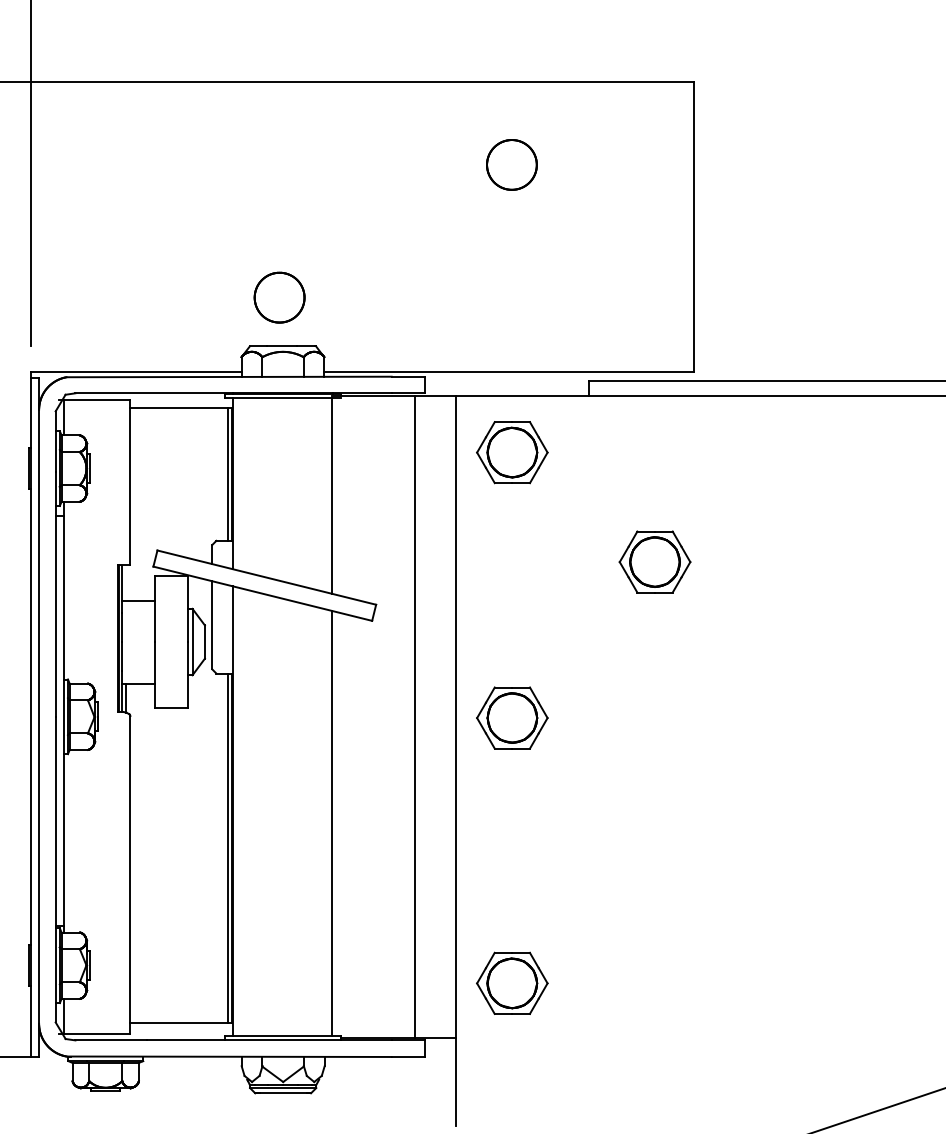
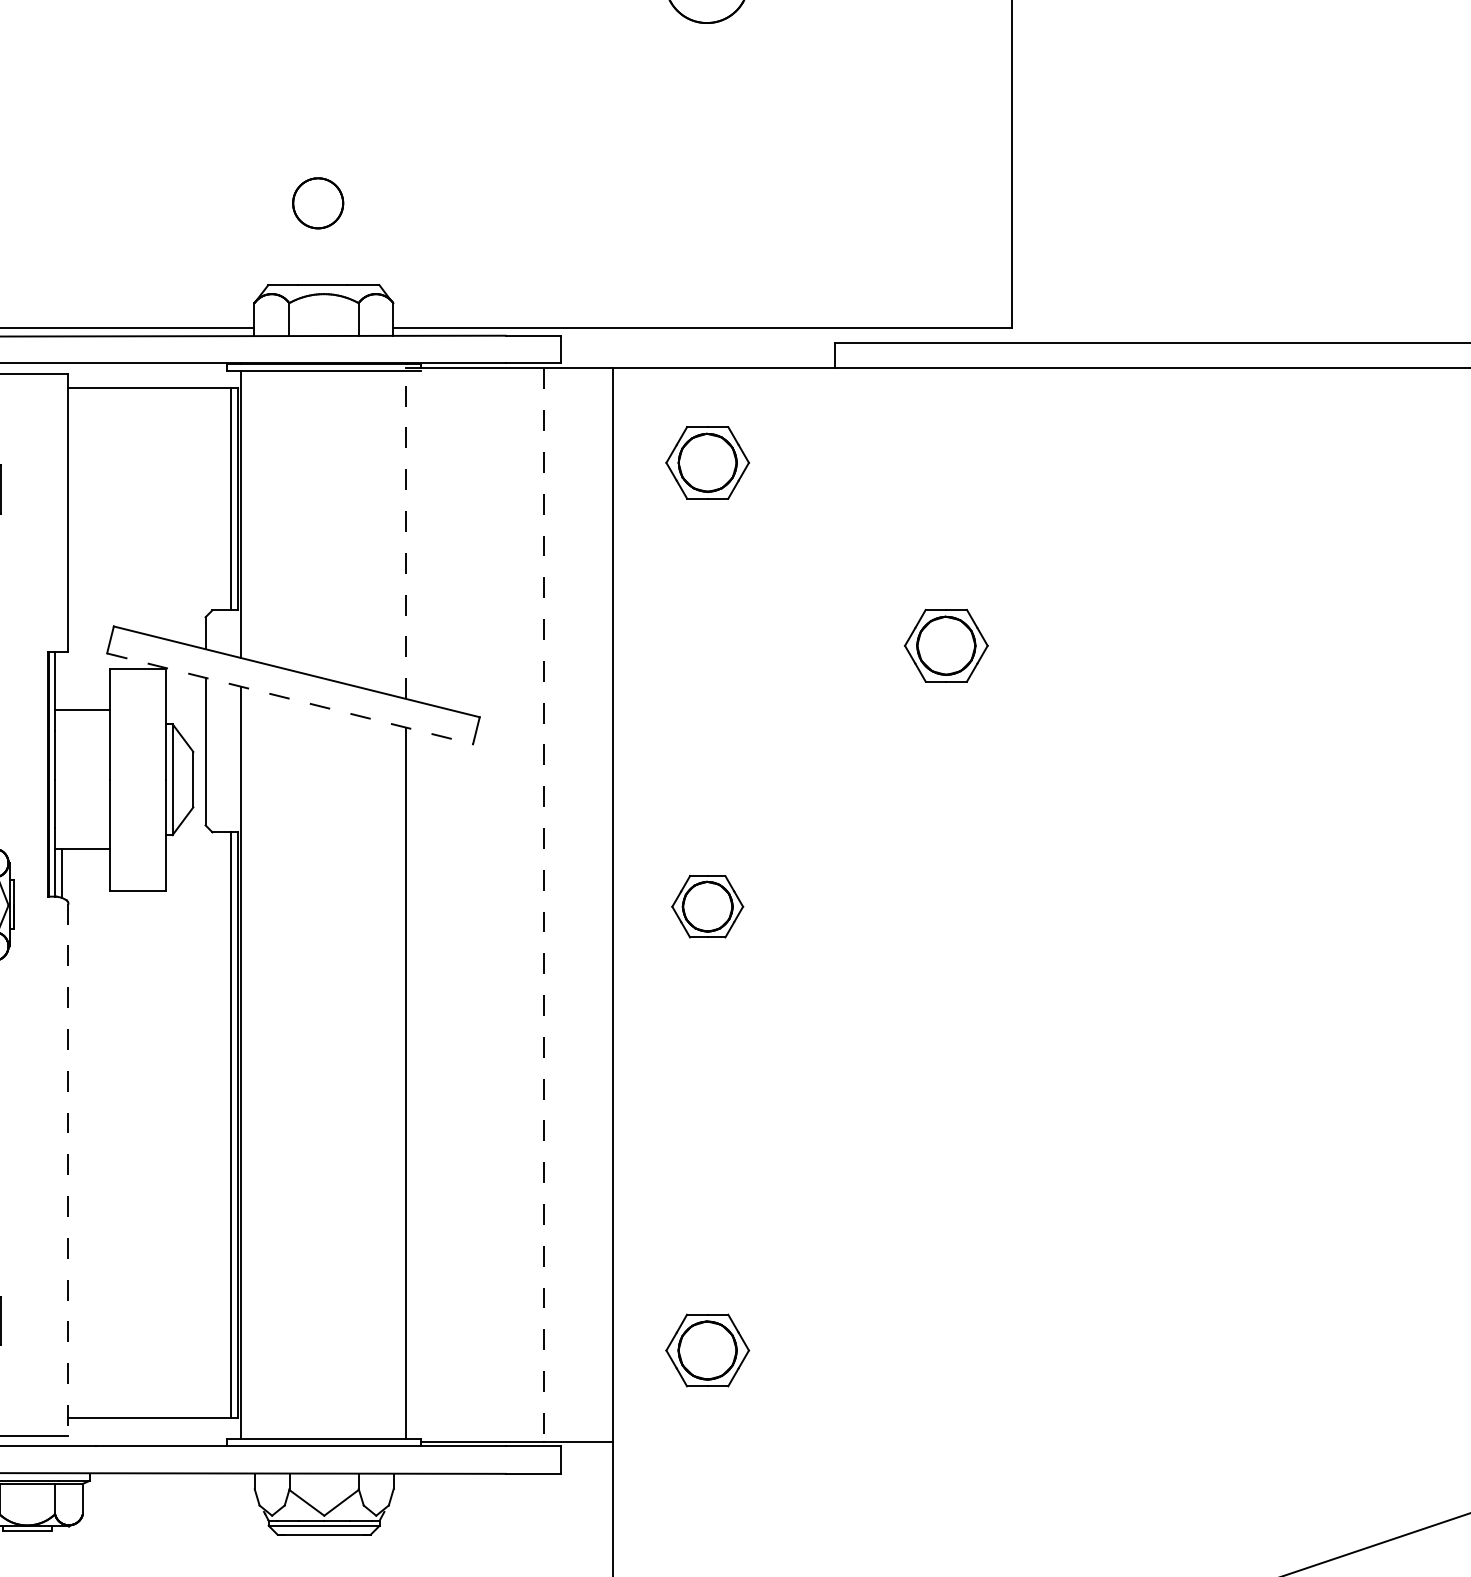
part: (279, 297) -> (318, 203), size x0.6
part: (512, 452) -> (707, 462), size x0.7
line: (332, 495) -> (406, 534), solid -> dashed
part: (654, 561) -> (945, 644), size x0.7
line: (262, 593) -> (289, 698), solid -> dashed
line: (414, 717) -> (543, 905), solid -> dashed
part: (512, 717) -> (707, 905), size x0.6
line: (130, 875) -> (68, 1170), solid -> dashed
part: (512, 982) -> (707, 1349), size x0.7

